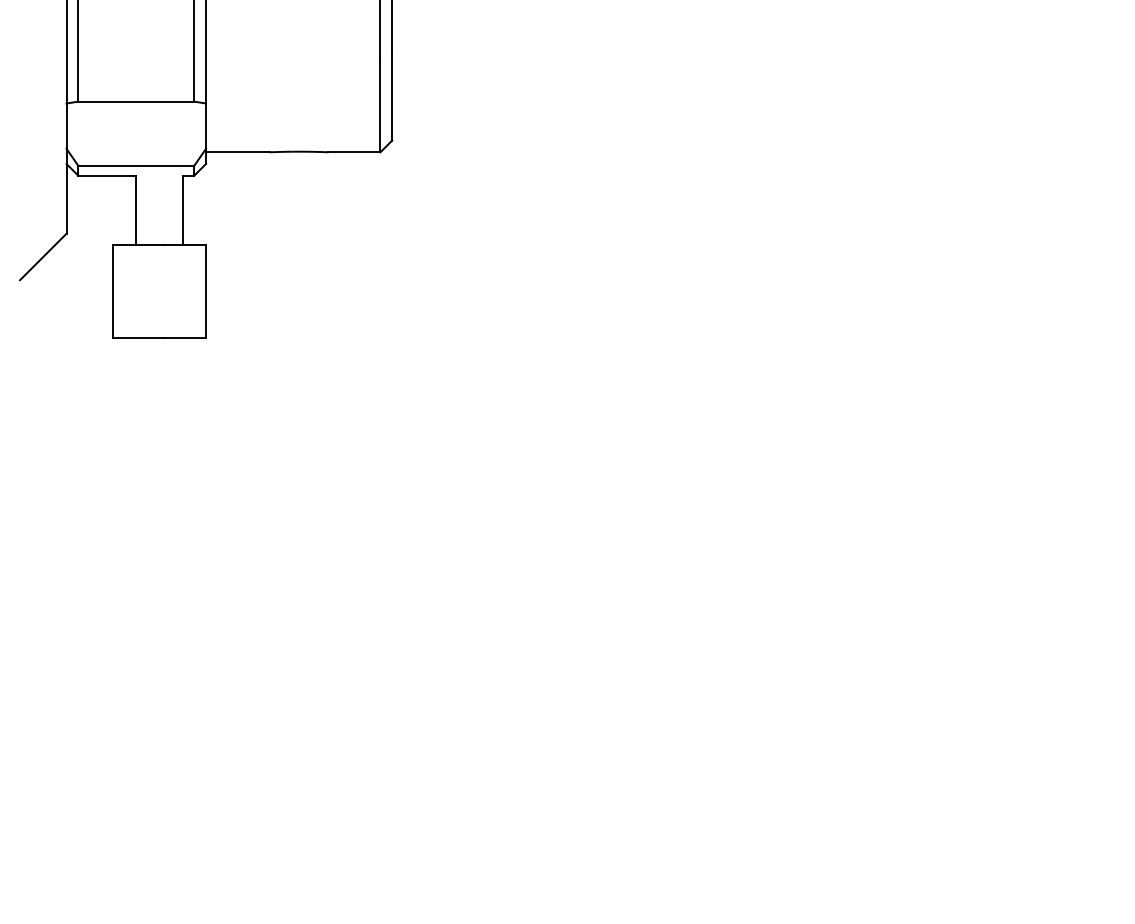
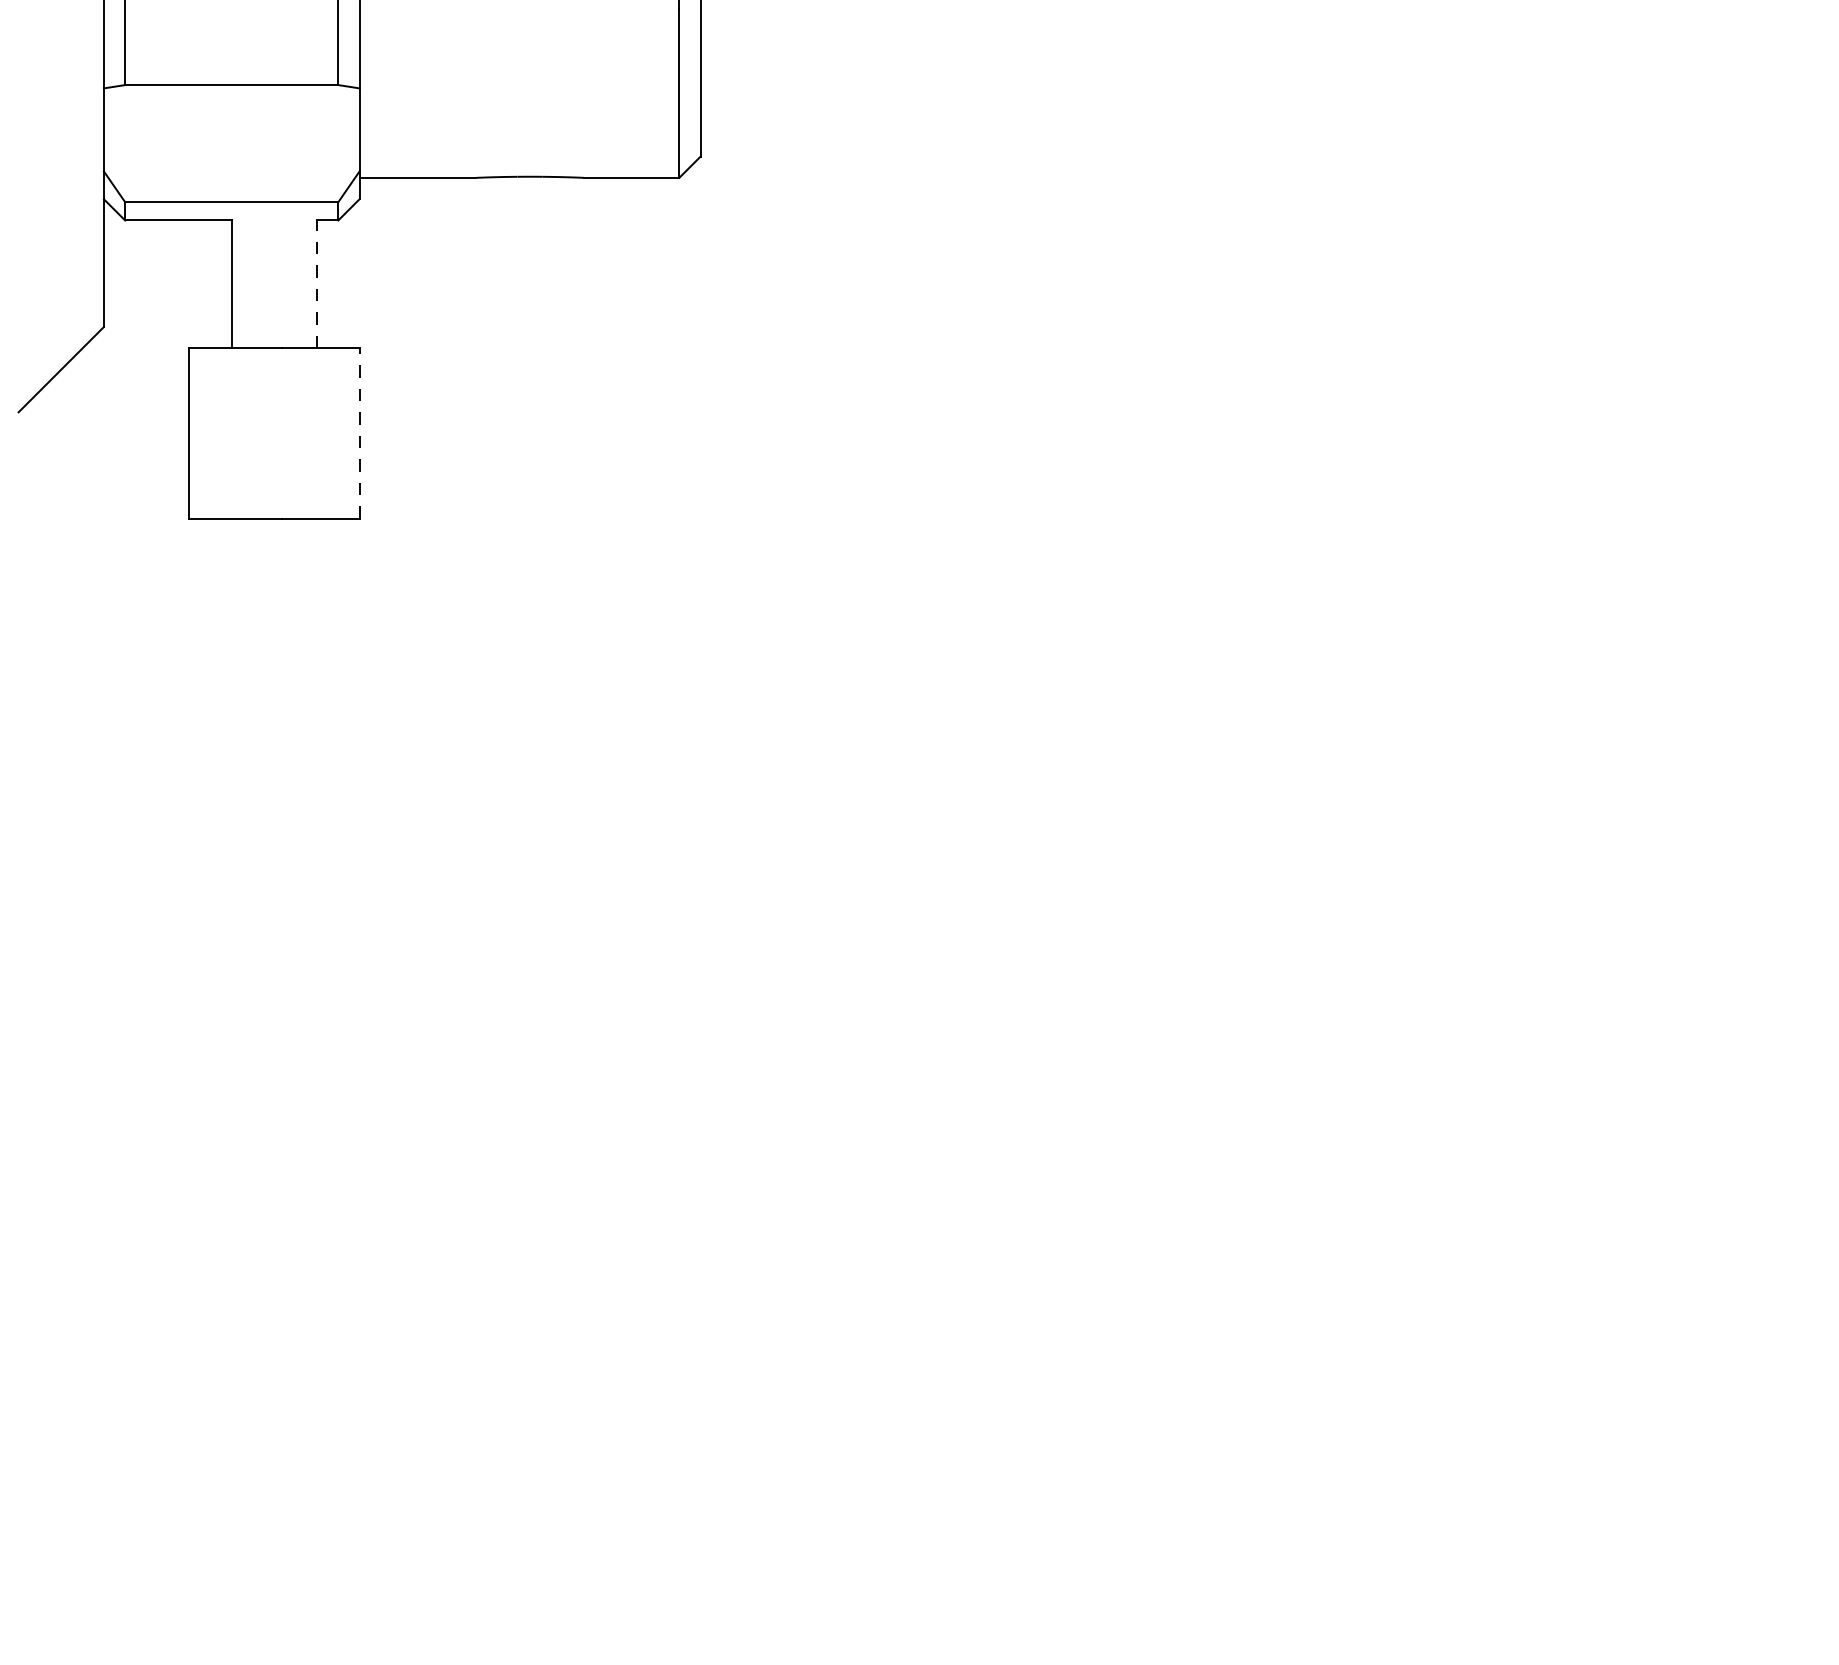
line: (182, 210) -> (316, 284), solid -> dashed
line: (206, 291) -> (360, 432), solid -> dashed

